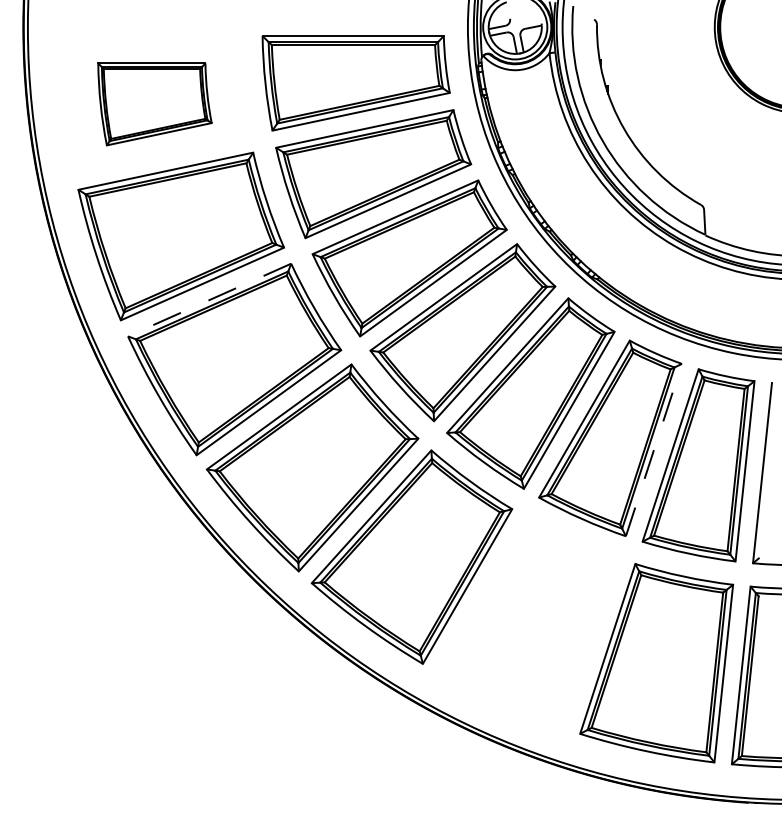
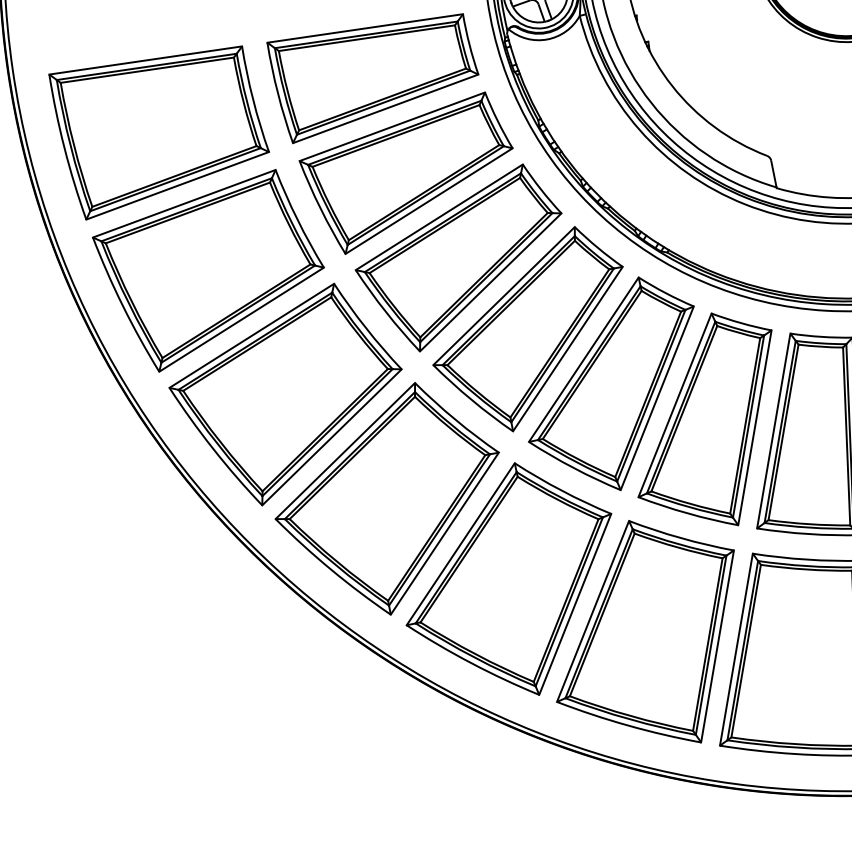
part: (154, 104) -> (161, 133), size x1.67
line: (209, 300) -> (251, 336), dashed -> solid
line: (653, 450) -> (754, 428), dashed -> solid
part: (528, 622) -> (646, 633), added

